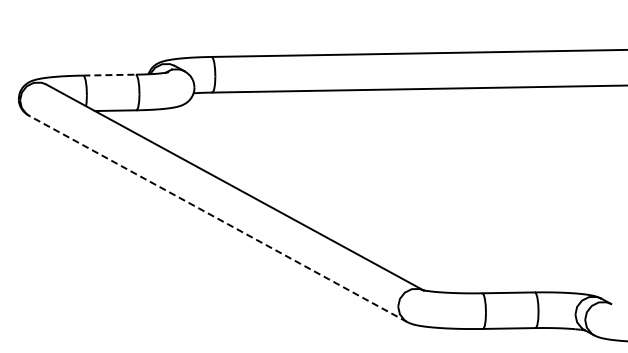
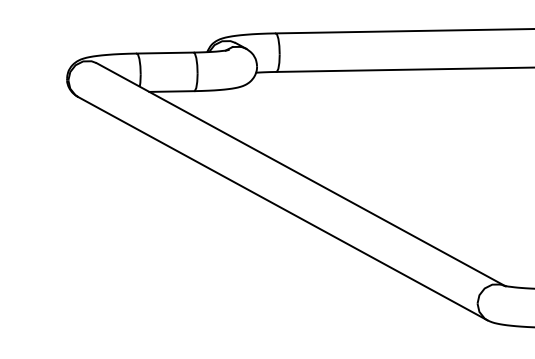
line: (110, 75) -> (166, 53), dashed -> solid
line: (217, 218) -> (282, 208), dashed -> solid

